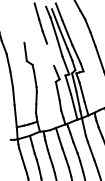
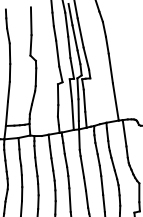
line: (21, 31) -> (30, 21), added
line: (50, 54) -> (57, 53), added

